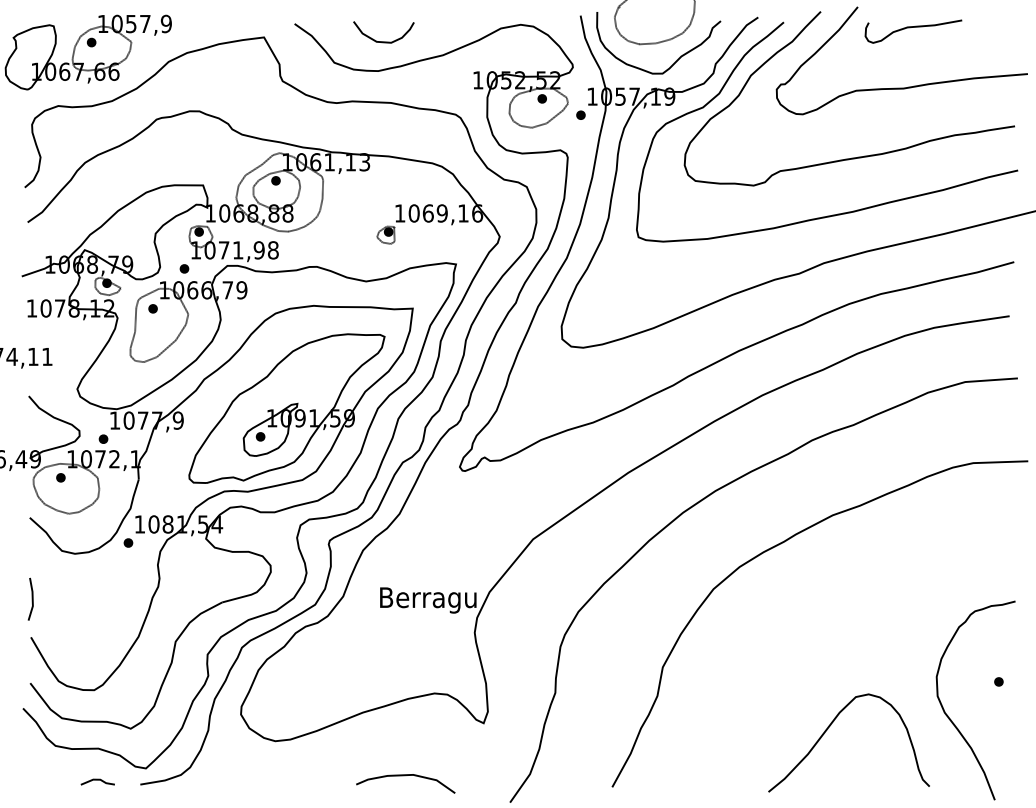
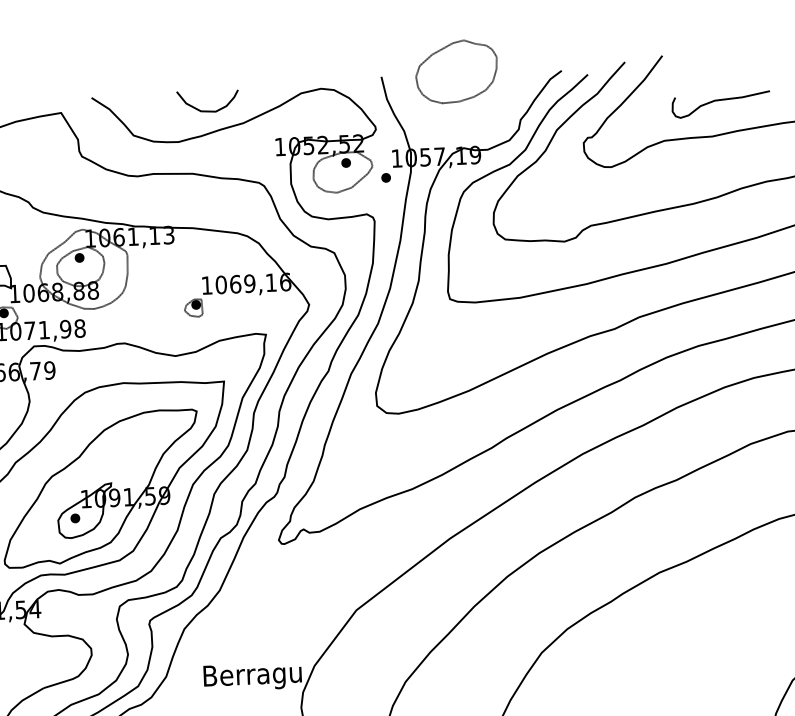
curve: (913, 27) -> (720, 100), moved
curve: (383, 41) -> (207, 110), moved
curve: (676, 60) -> (480, 118), removed

